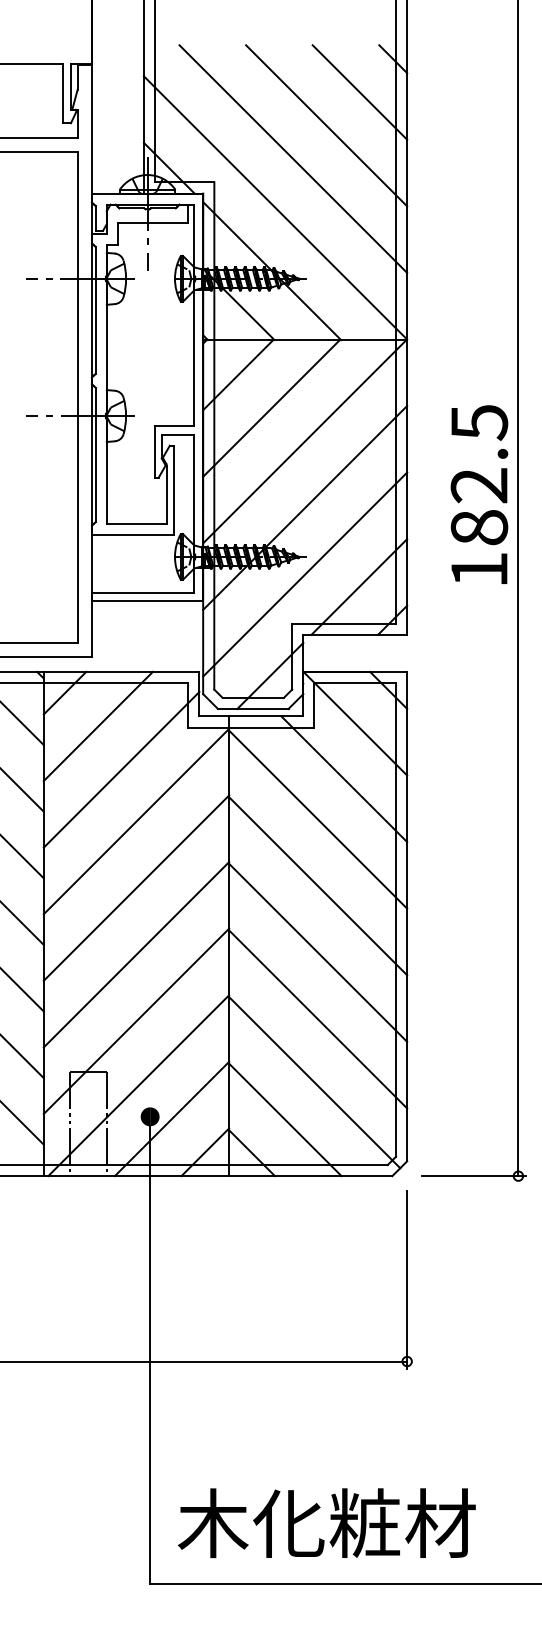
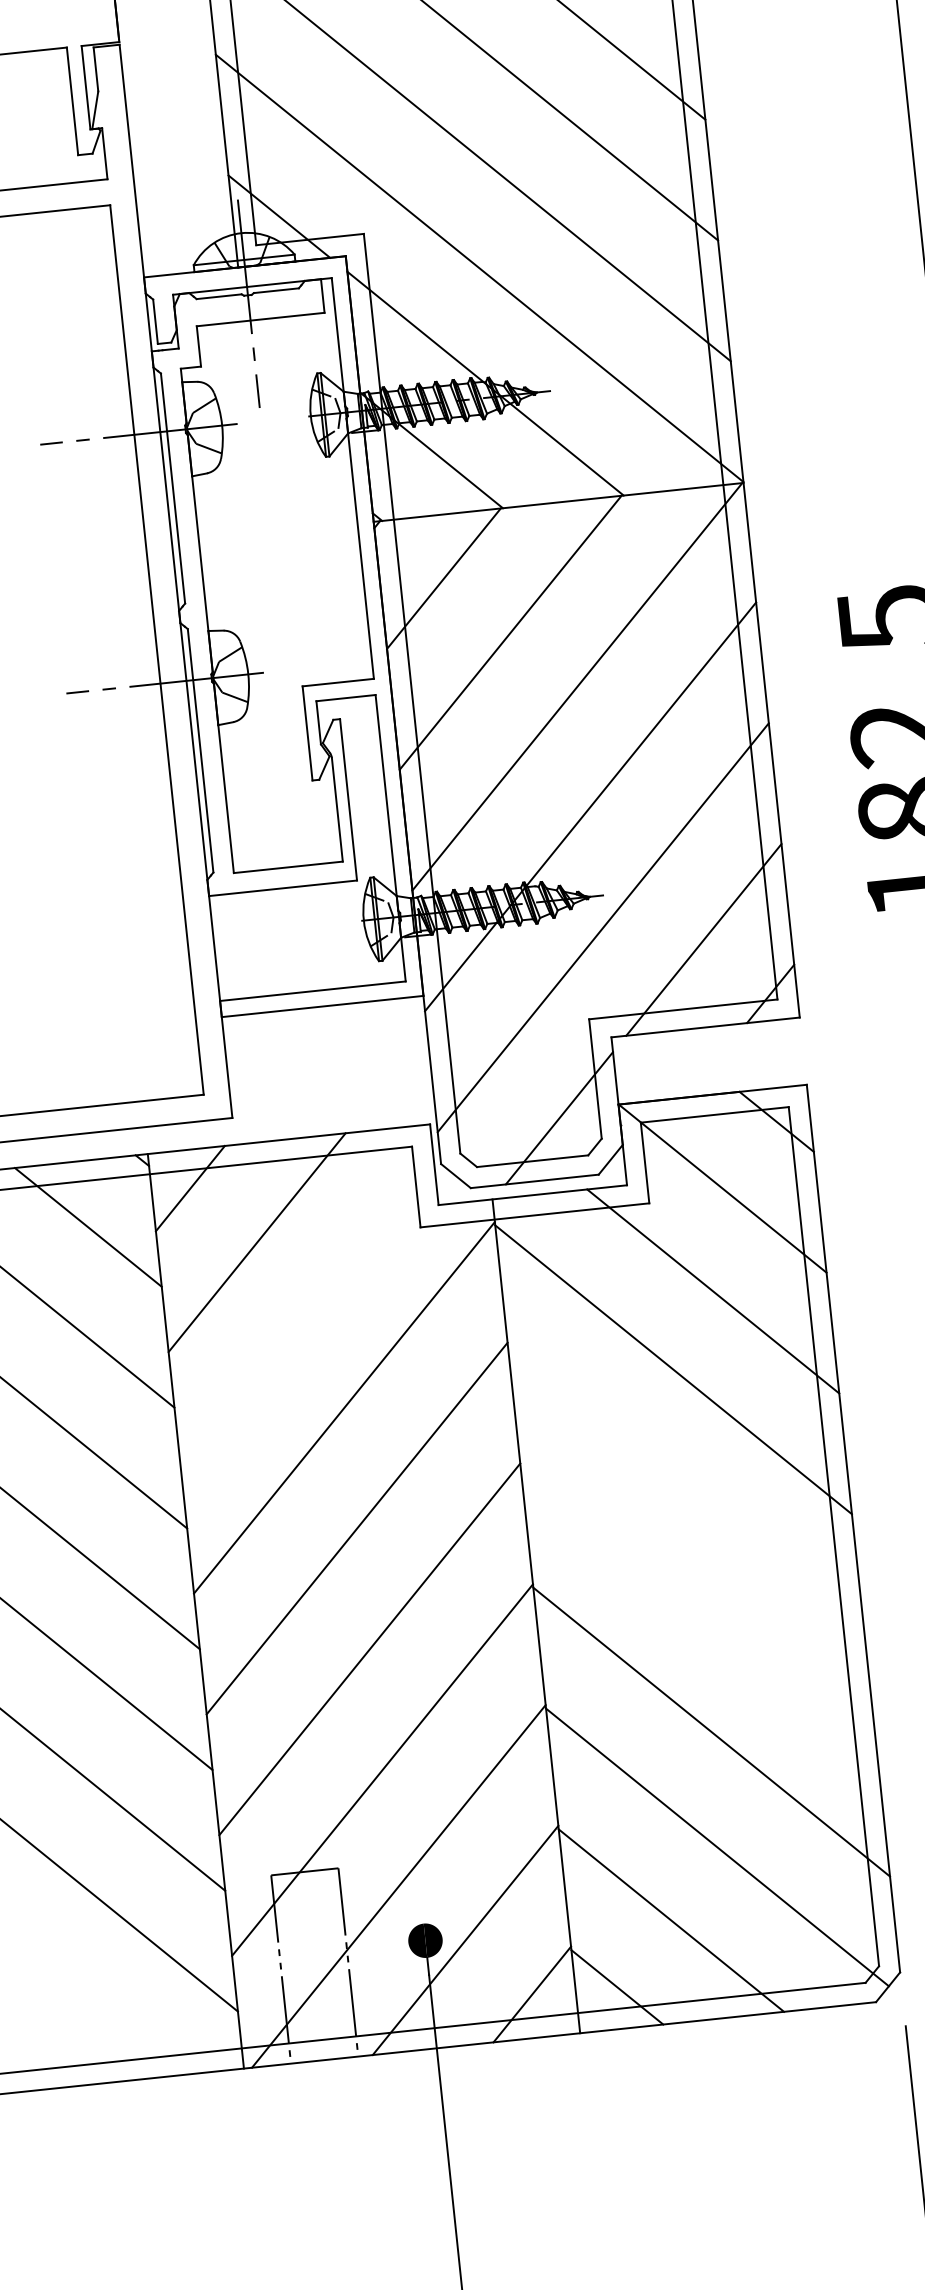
line: (121, 769) -> (307, 1316), removed
line: (318, 886) -> (686, 1490), removed
line: (318, 952) -> (699, 1610), removed

